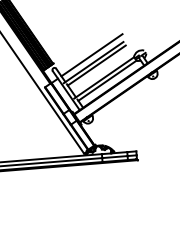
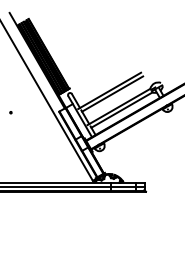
line: (91, 54) -> (108, 82), removed

